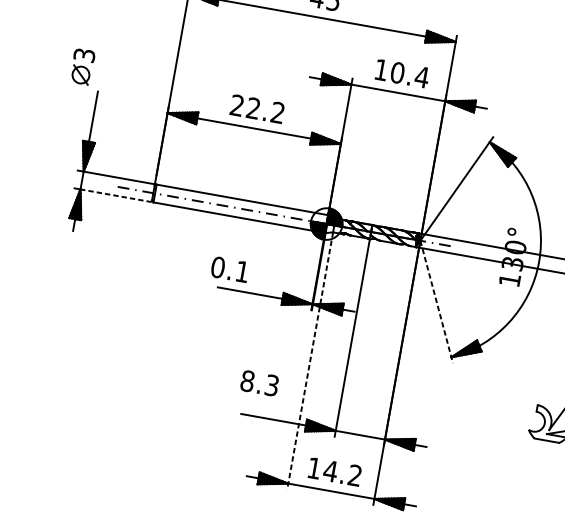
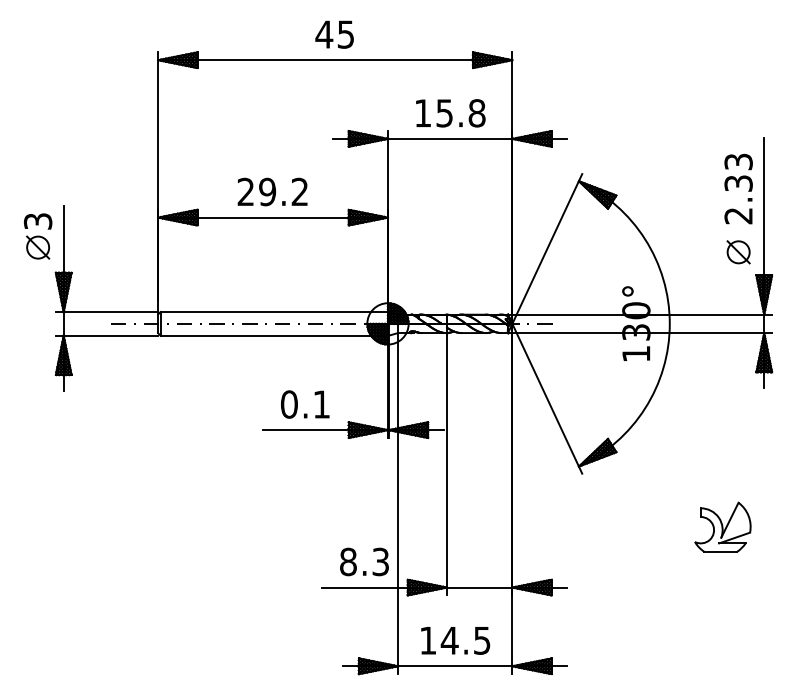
part: (82, 66) -> (38, 236), moved
text: (410, 75) -> (461, 113), 10.4 -> 15.8
text: (253, 108) -> (267, 191), 22.2 -> 29.2
line: (115, 195) -> (110, 335), dashed -> solid
text: (230, 269) -> (305, 404), moved
line: (436, 301) -> (547, 398), dashed -> solid
line: (310, 360) -> (398, 503), dashed -> solid
text: (259, 383) -> (364, 561), moved
text: (355, 475) -> (482, 640), 14.2 -> 14.5

